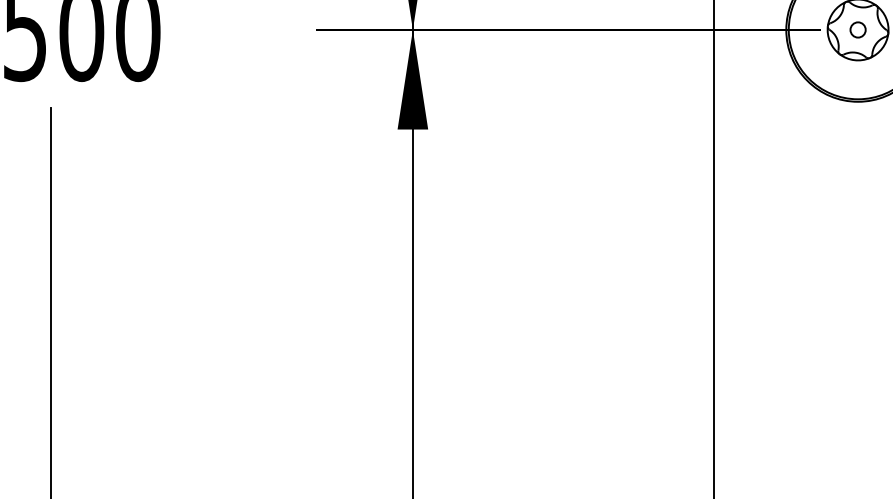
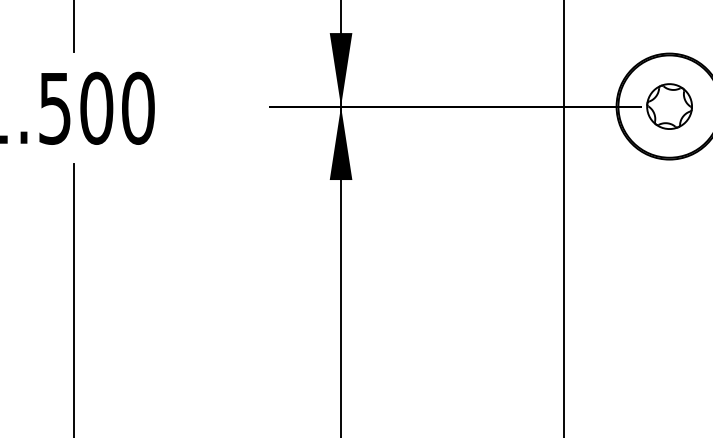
circle: (857, 29) -> (669, 106), removed

